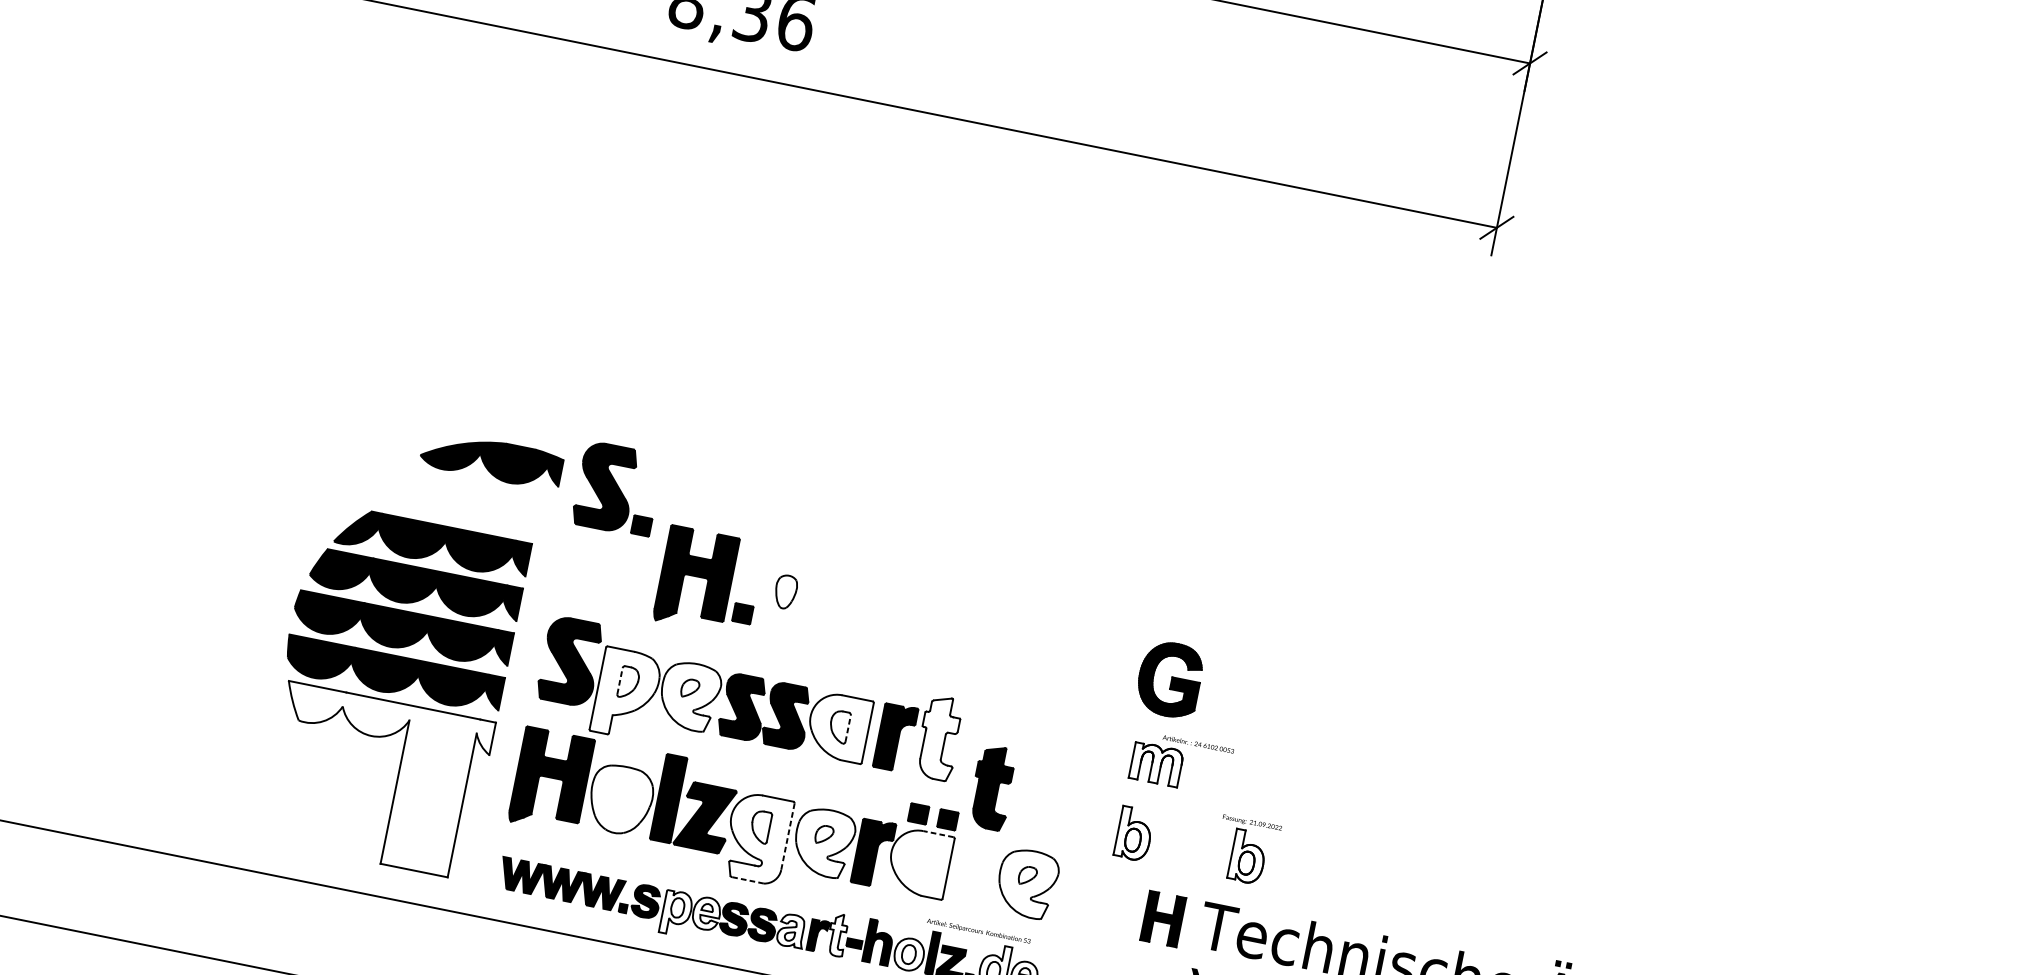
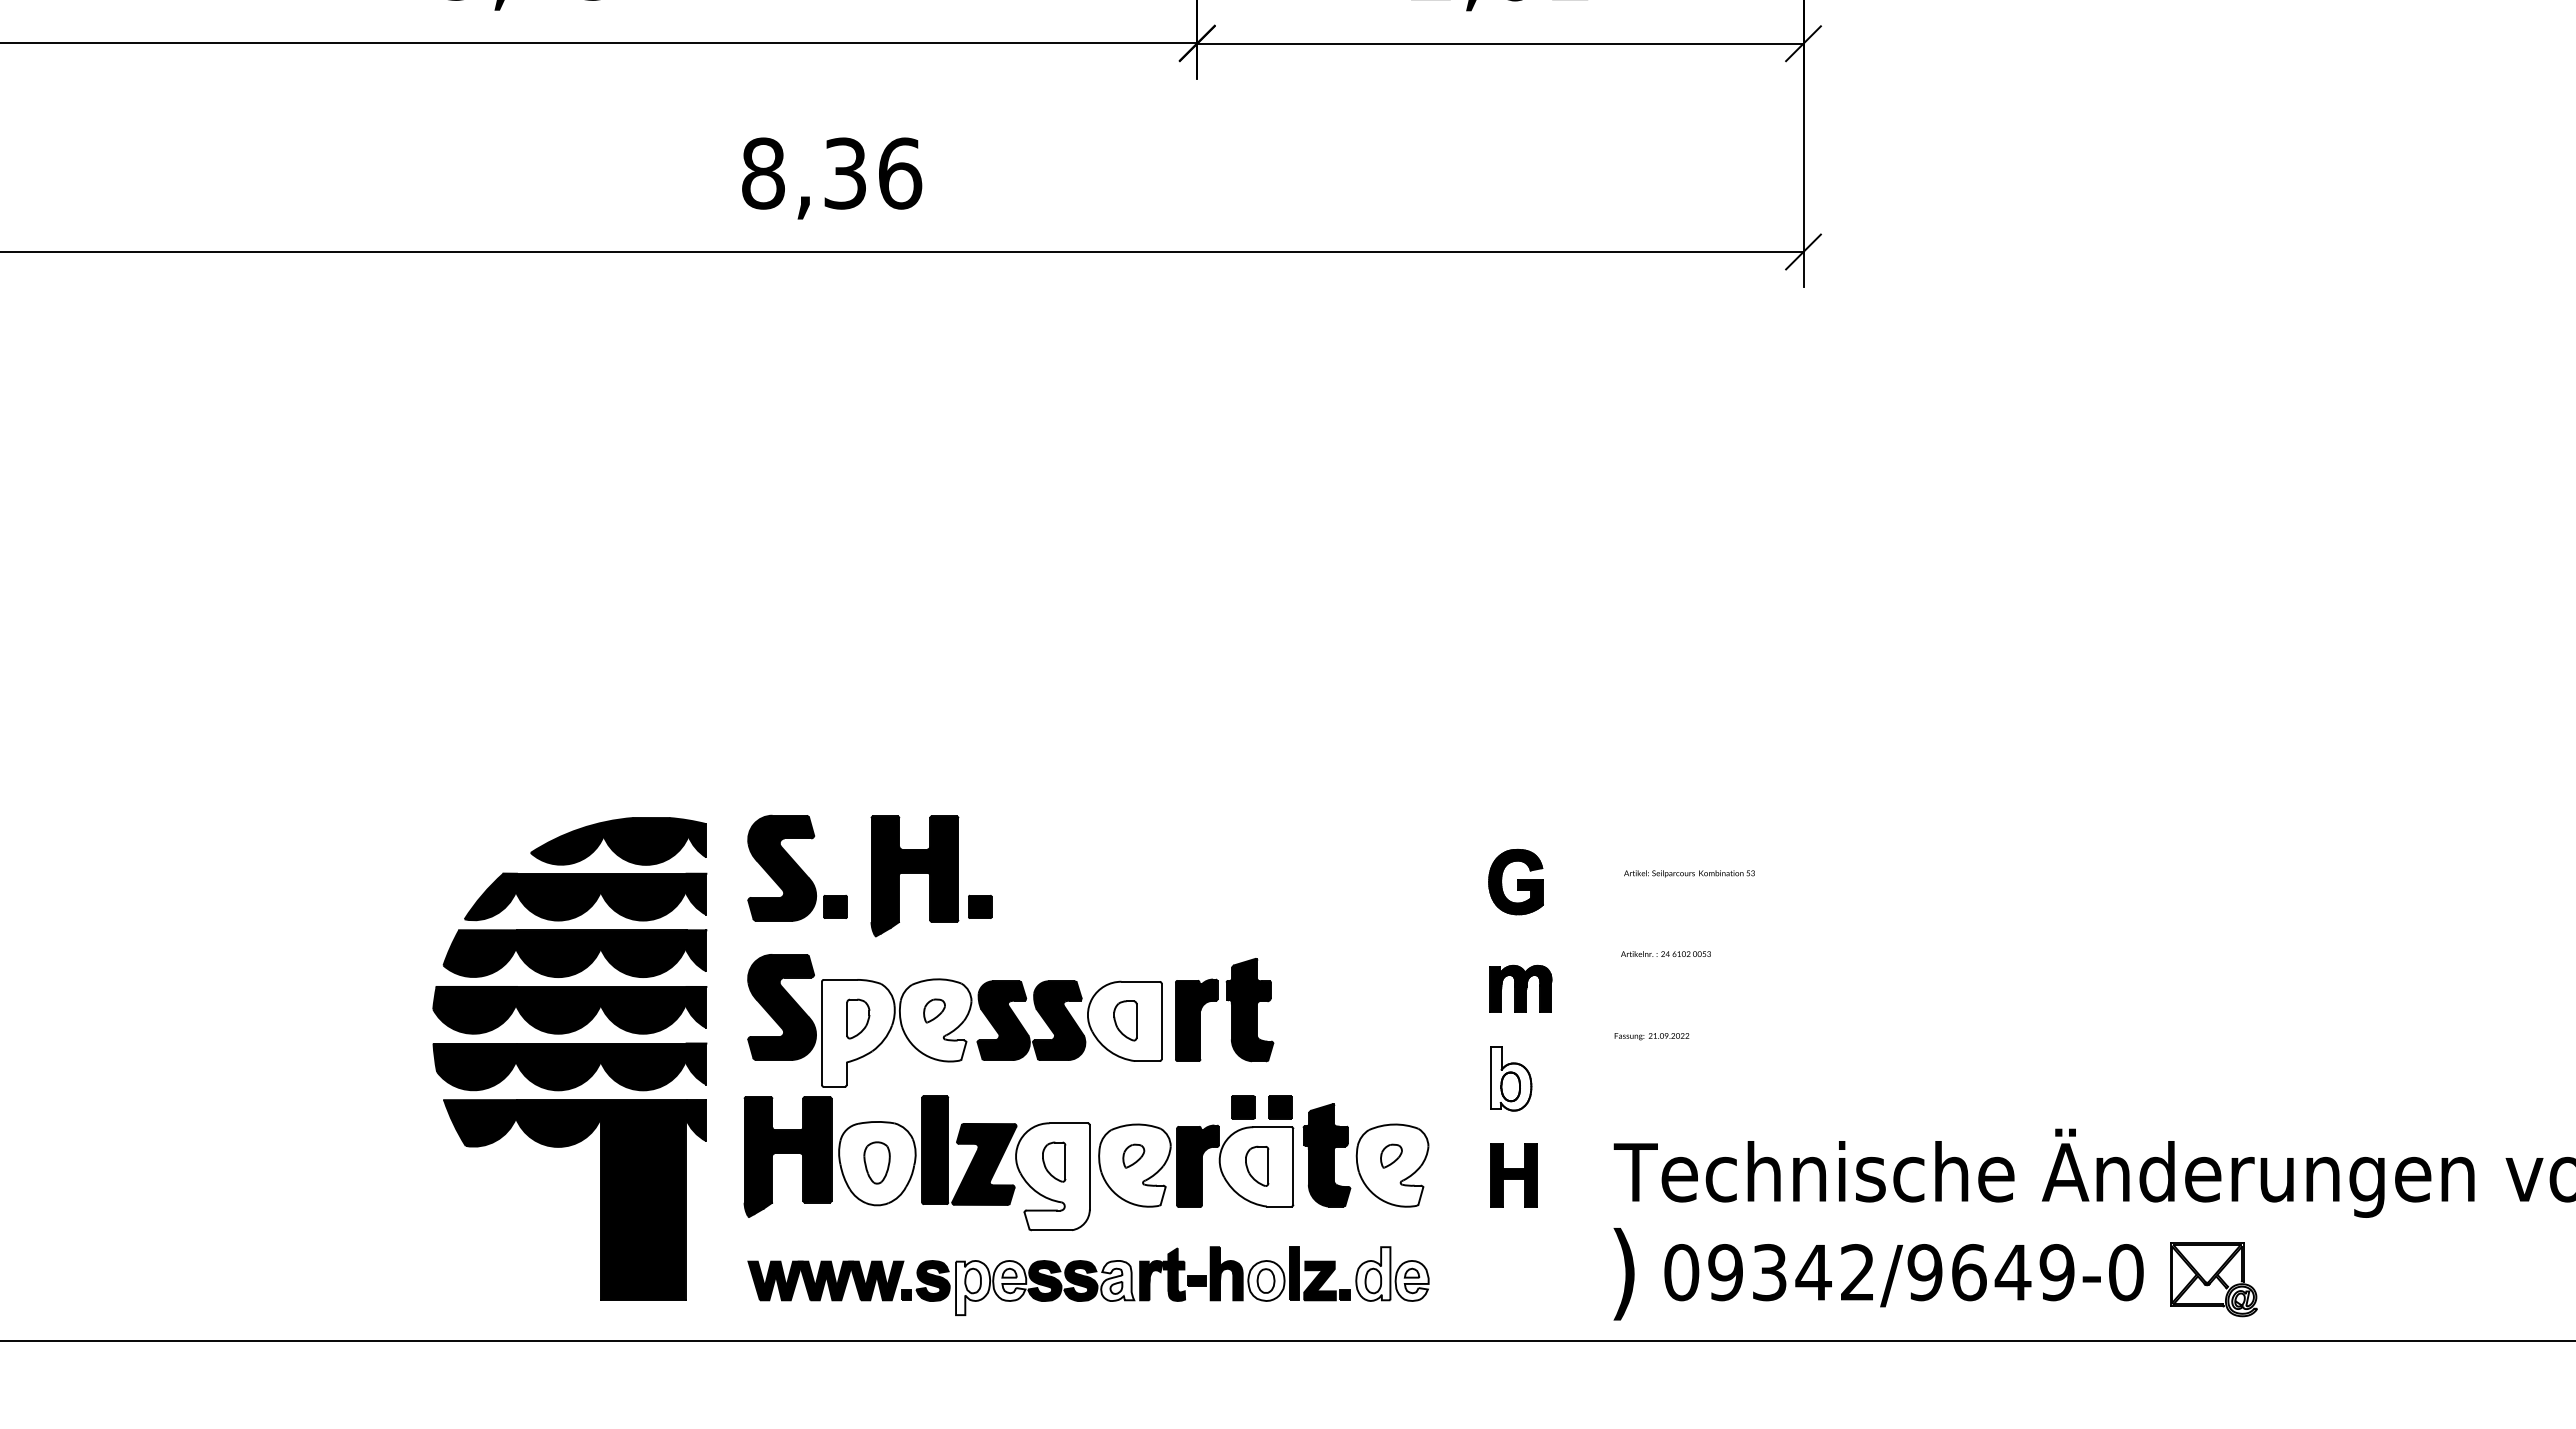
part: (491, 460) -> (618, 841), moved
part: (617, 488) -> (797, 867), moved
part: (785, 591) -> (876, 1162), moved
part: (1169, 678) -> (1515, 881), size x0.71
line: (620, 681) -> (847, 1019), dashed -> solid
line: (847, 729) -> (1136, 1021), dashed -> solid
fill: (939, 737) -> (1249, 1009), added
text: (1198, 743) -> (1665, 953), moved
fill: (1156, 764) -> (1520, 988), added
fill: (376, 781) -> (575, 1200), added
part: (992, 787) -> (1326, 1155), moved
line: (938, 834) -> (1272, 1127), dashed -> solid
line: (787, 836) -> (1089, 1167), dashed -> solid
part: (1248, 856) -> (1655, 1078), removed
part: (920, 861) -> (1257, 1165), added
line: (747, 880) -> (1051, 1230), dashed -> solid
part: (1162, 919) -> (1513, 1175), moved
text: (978, 931) -> (1689, 873), moved
fill: (837, 934) -> (1174, 1274), added

